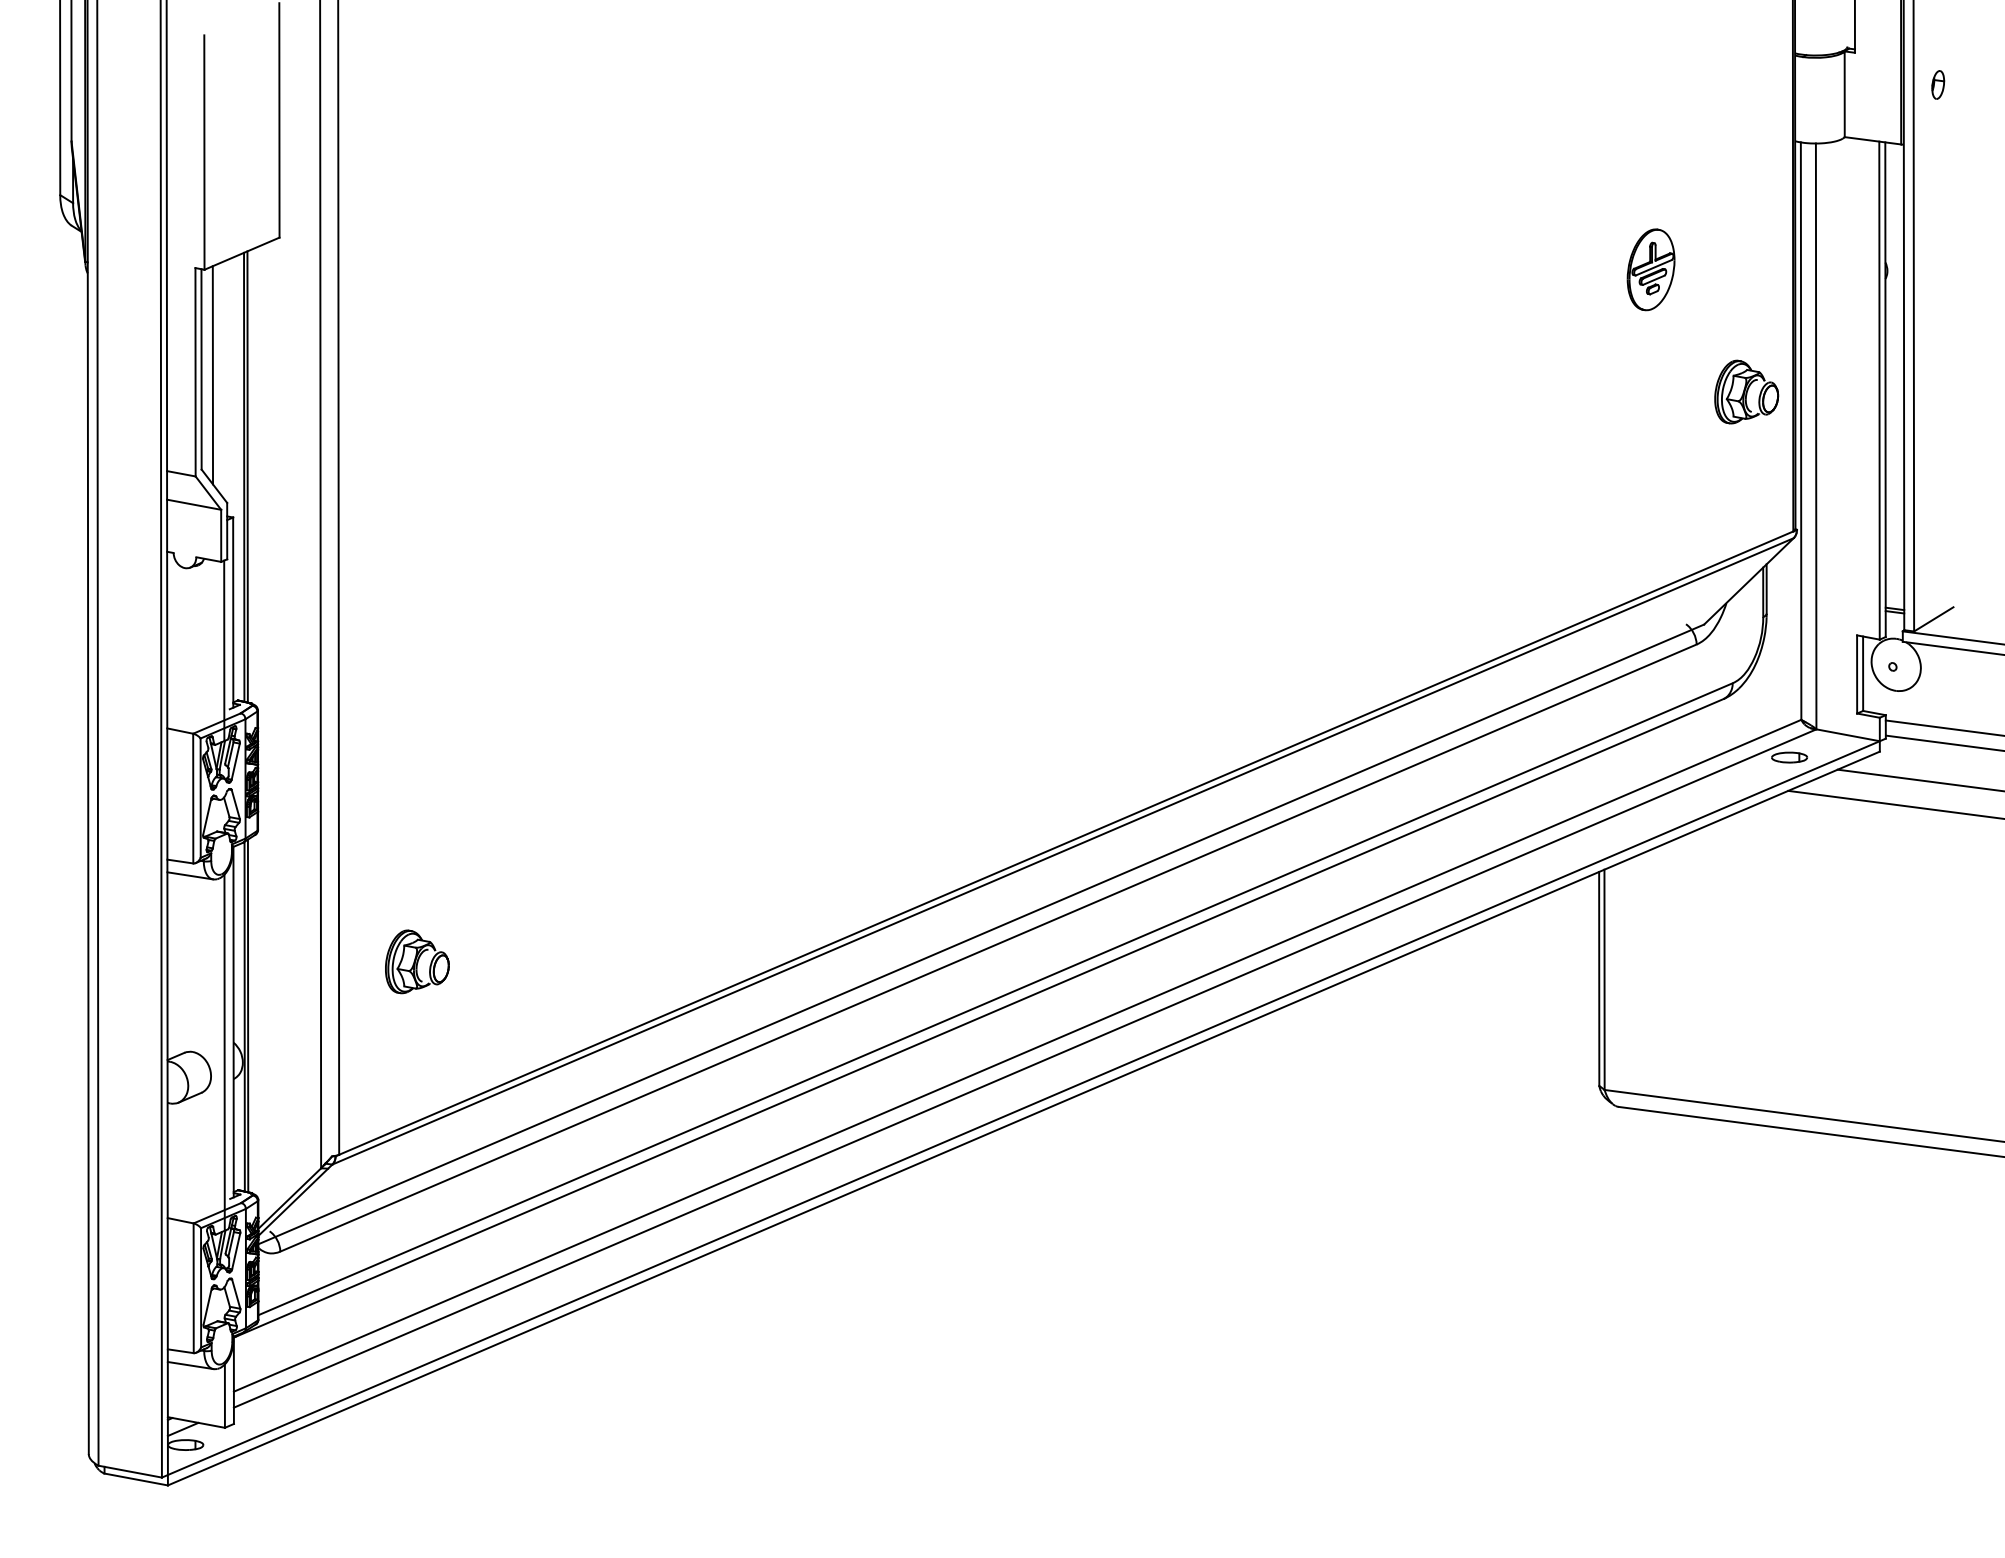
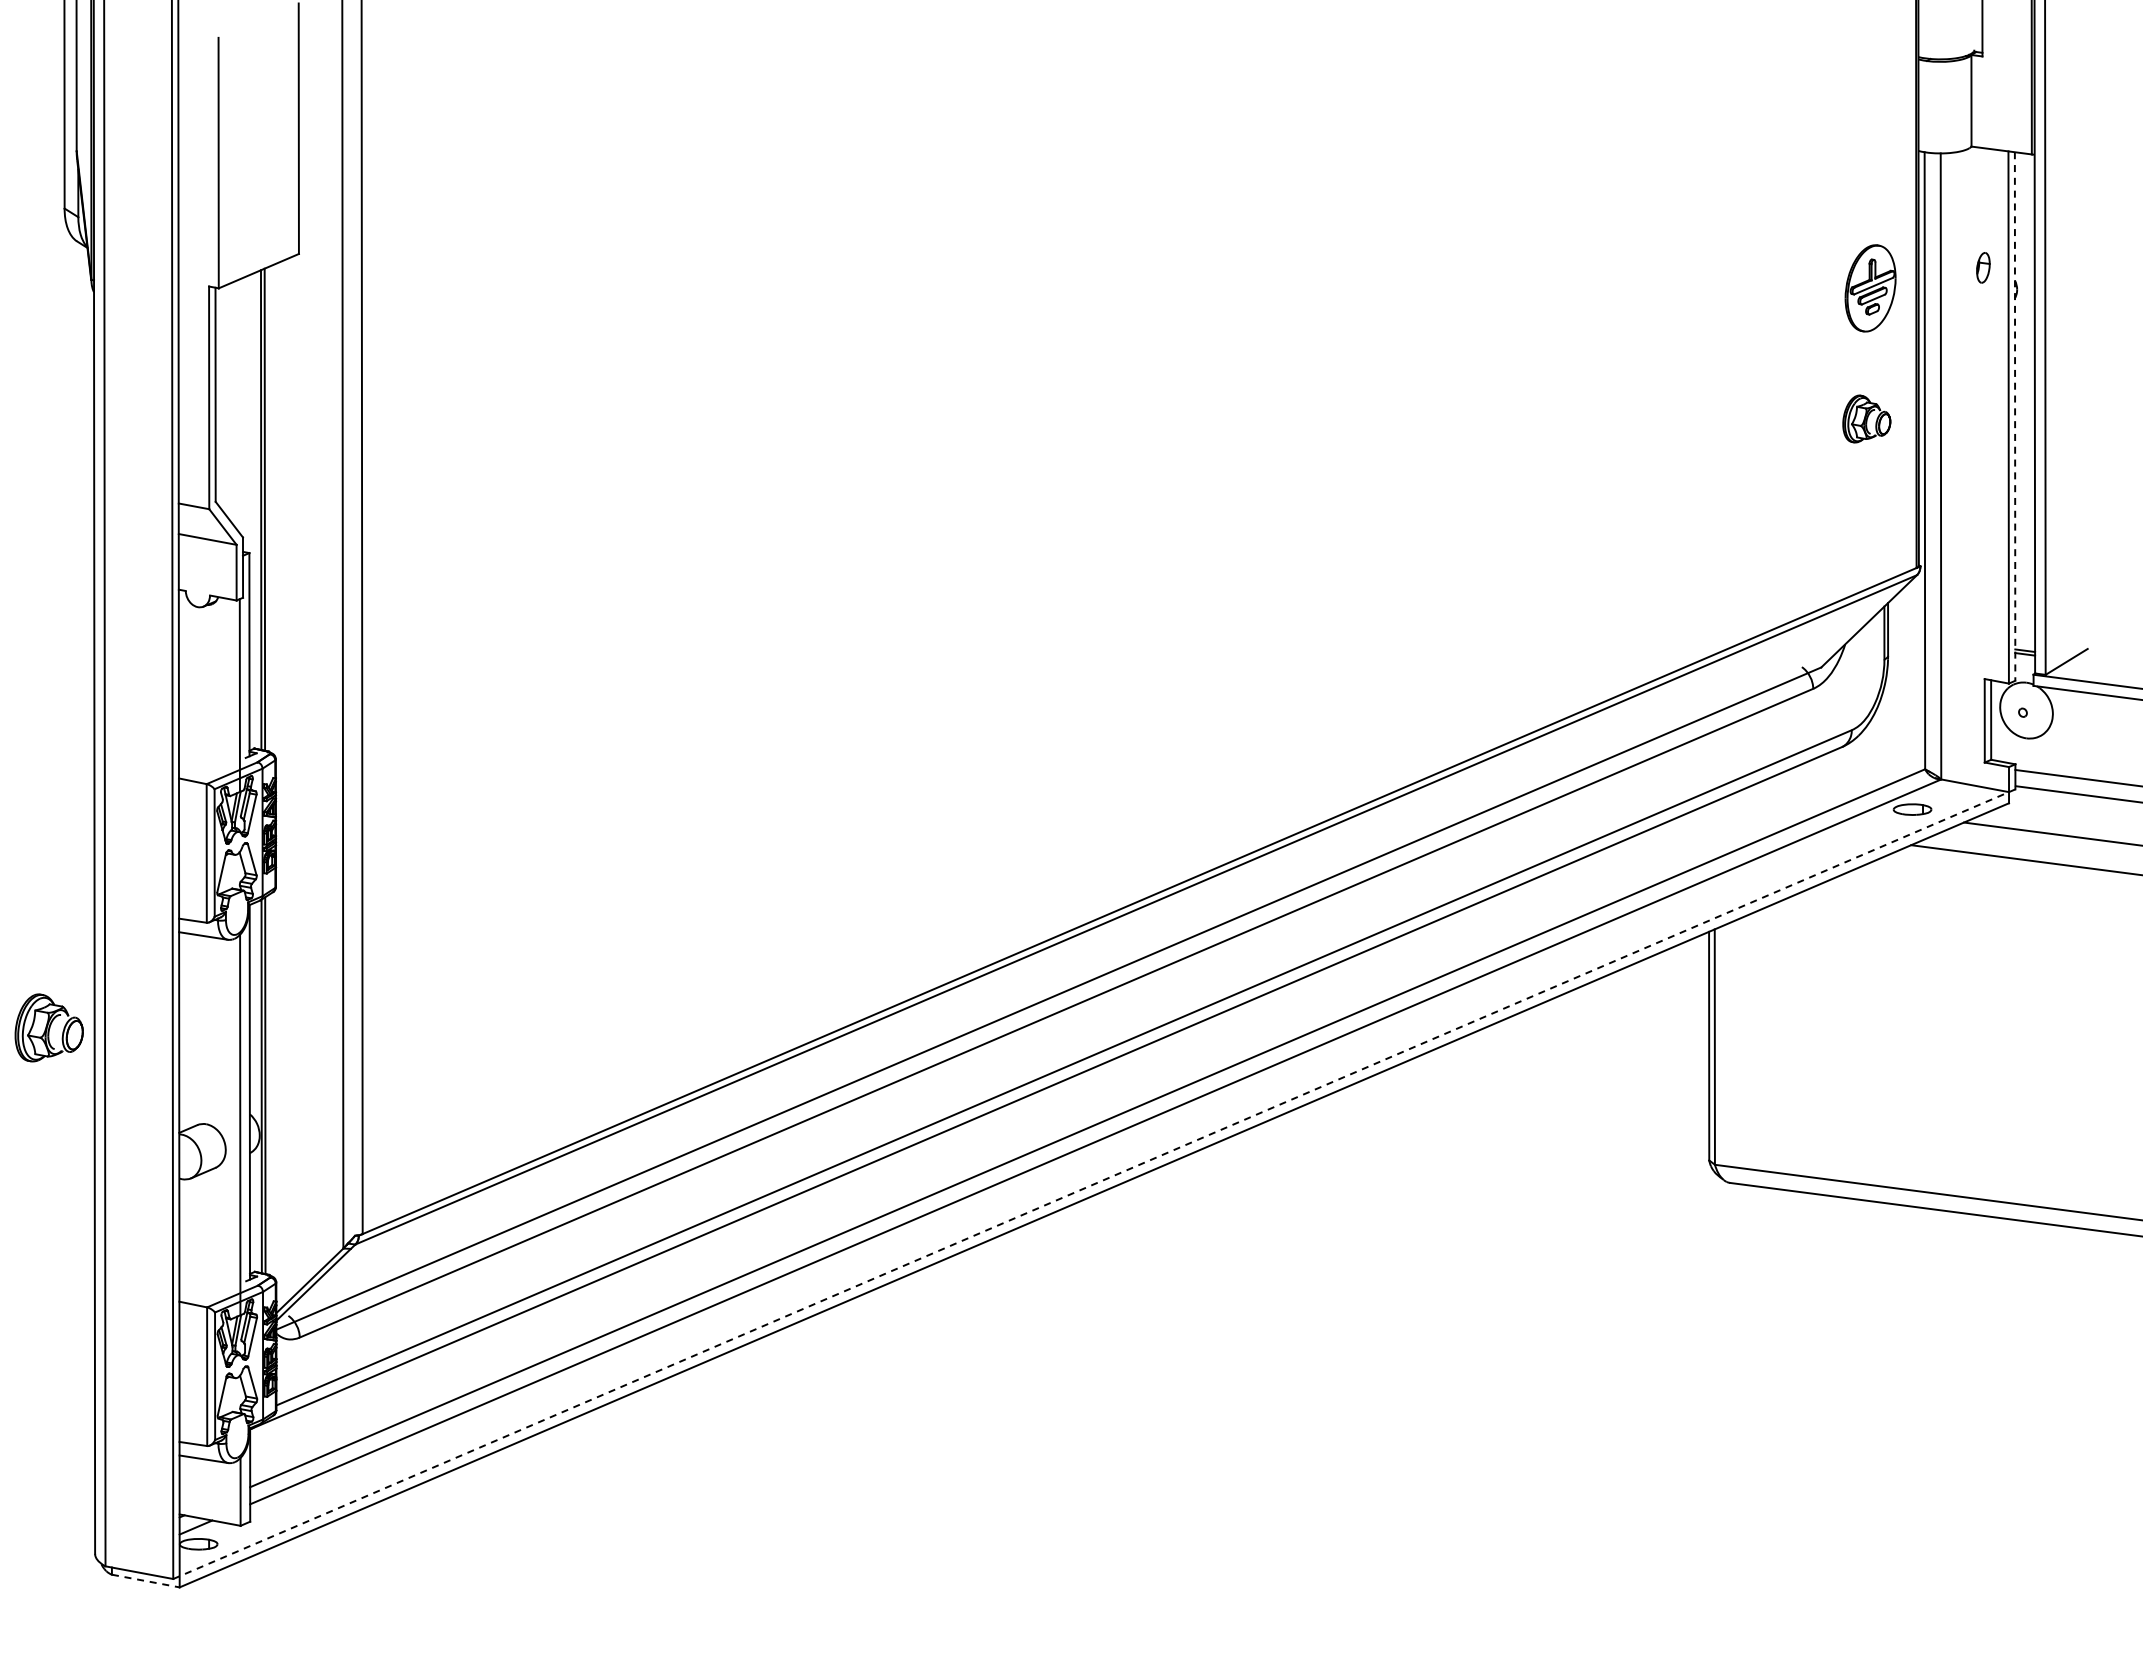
part: (1938, 84) -> (1983, 267), moved
part: (1651, 269) -> (1870, 288), moved
line: (212, 374) -> (227, 400), removed
line: (1885, 390) -> (2015, 417), solid -> dashed
part: (1746, 391) -> (1866, 418), size x0.7
part: (416, 961) -> (48, 1027), moved
line: (1024, 1108) -> (1094, 1184), solid -> dashed
line: (136, 1479) -> (146, 1581), solid -> dashed

